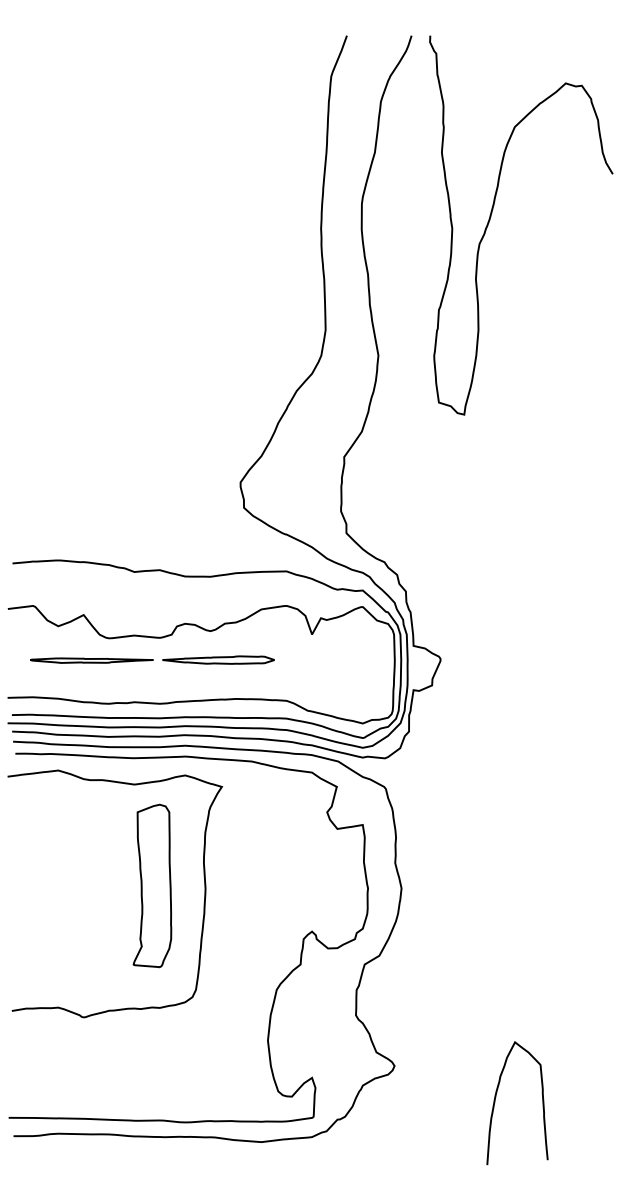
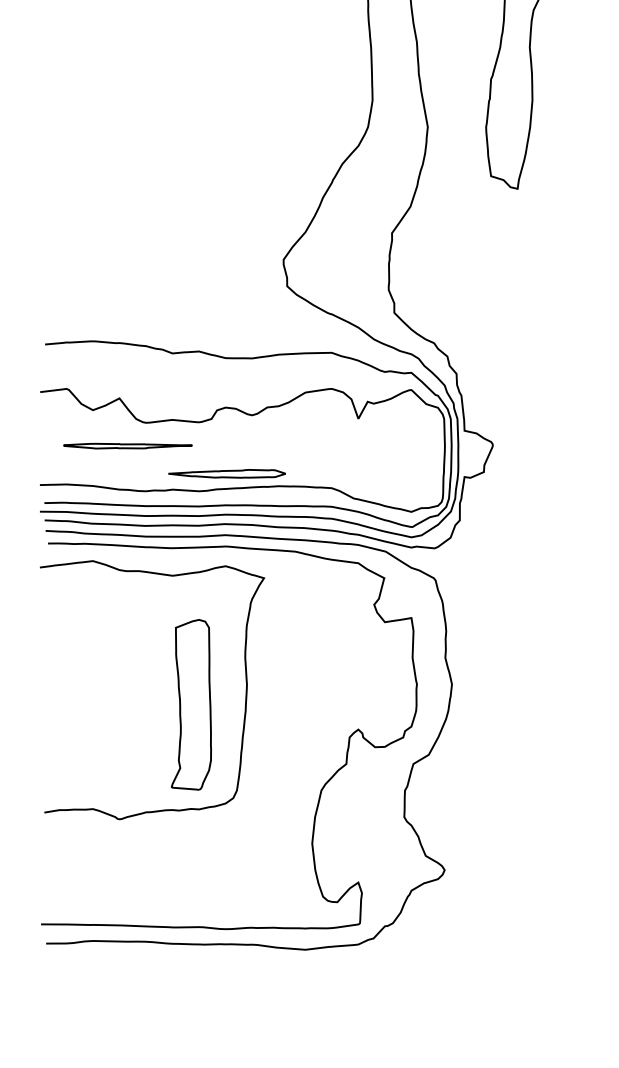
part: (218, 659) -> (227, 473), moved
part: (152, 885) -> (191, 704), moved
curve: (496, 1097) -> (551, 903), removed

